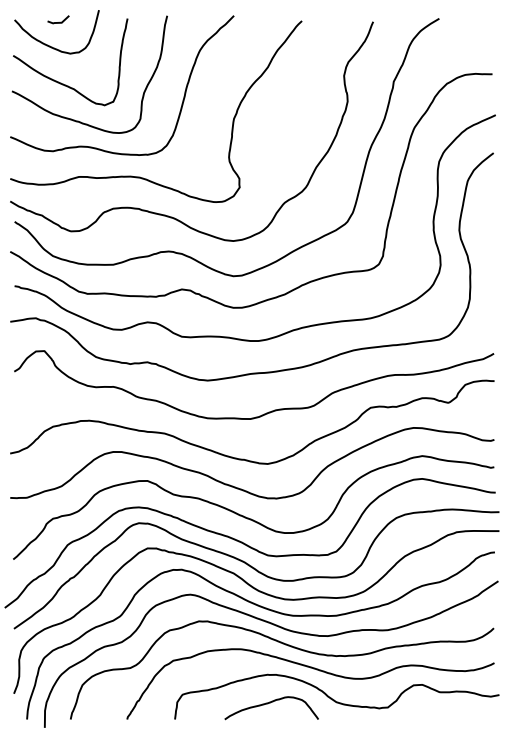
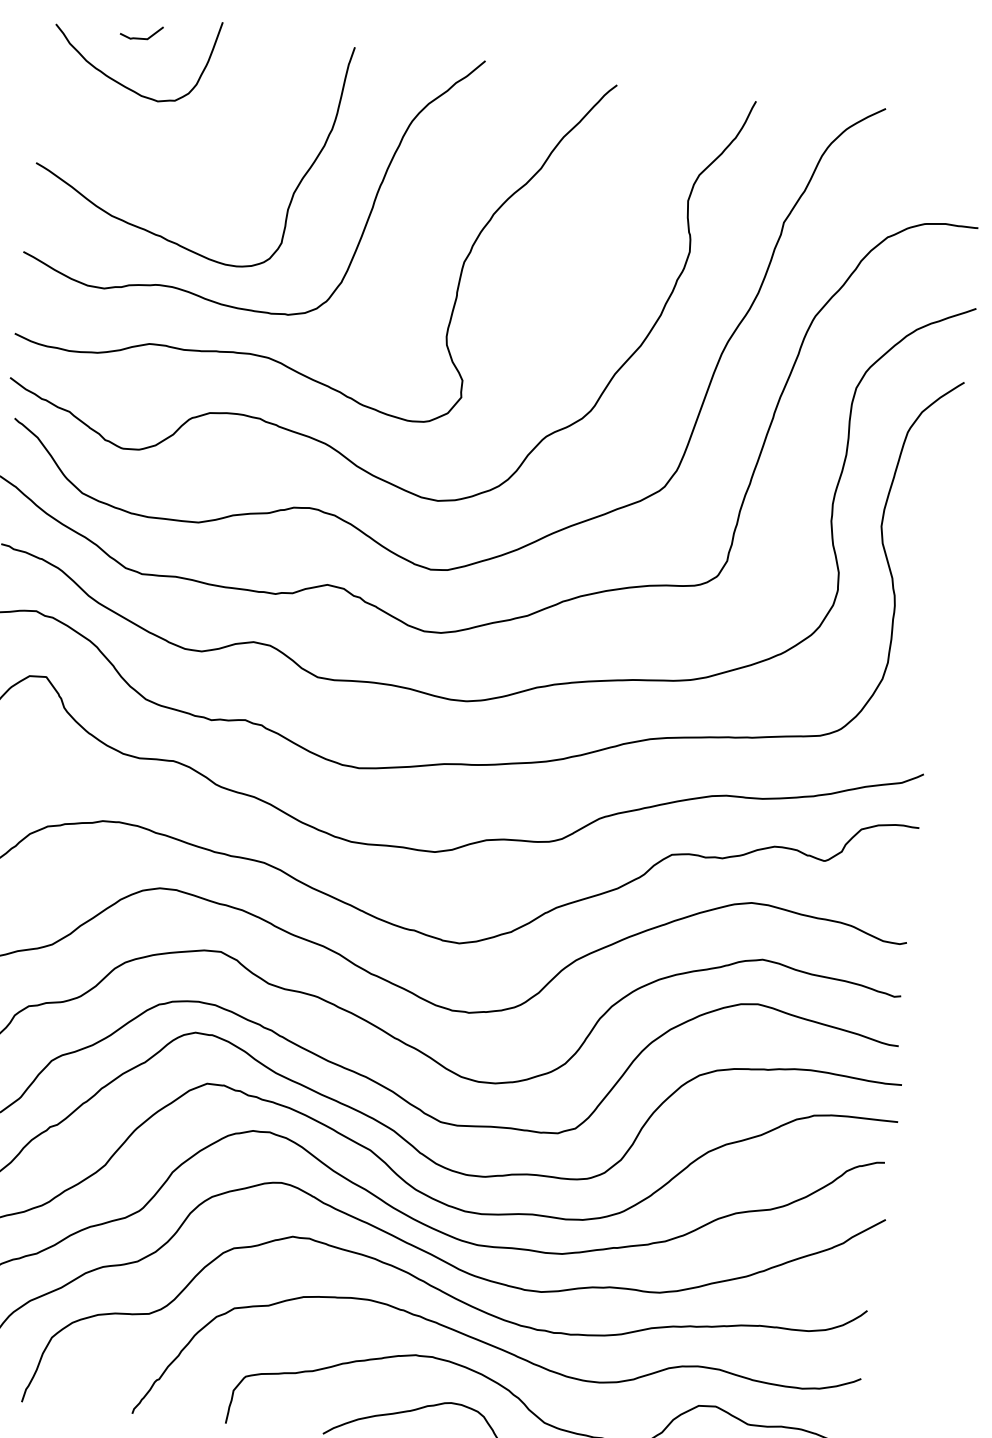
curve: (61, 82) -> (134, 155), removed

